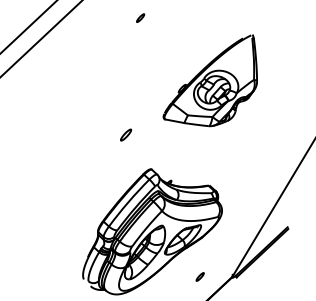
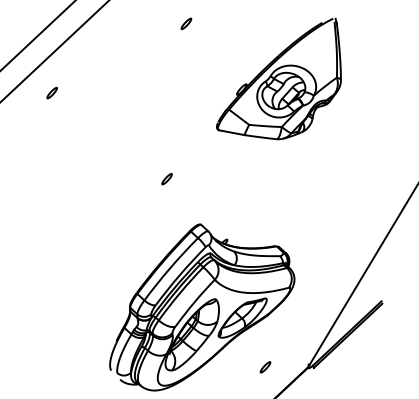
part: (38, 70) -> (51, 93), added
part: (209, 81) -> (278, 79), moved
part: (125, 135) -> (166, 179), size x0.71

